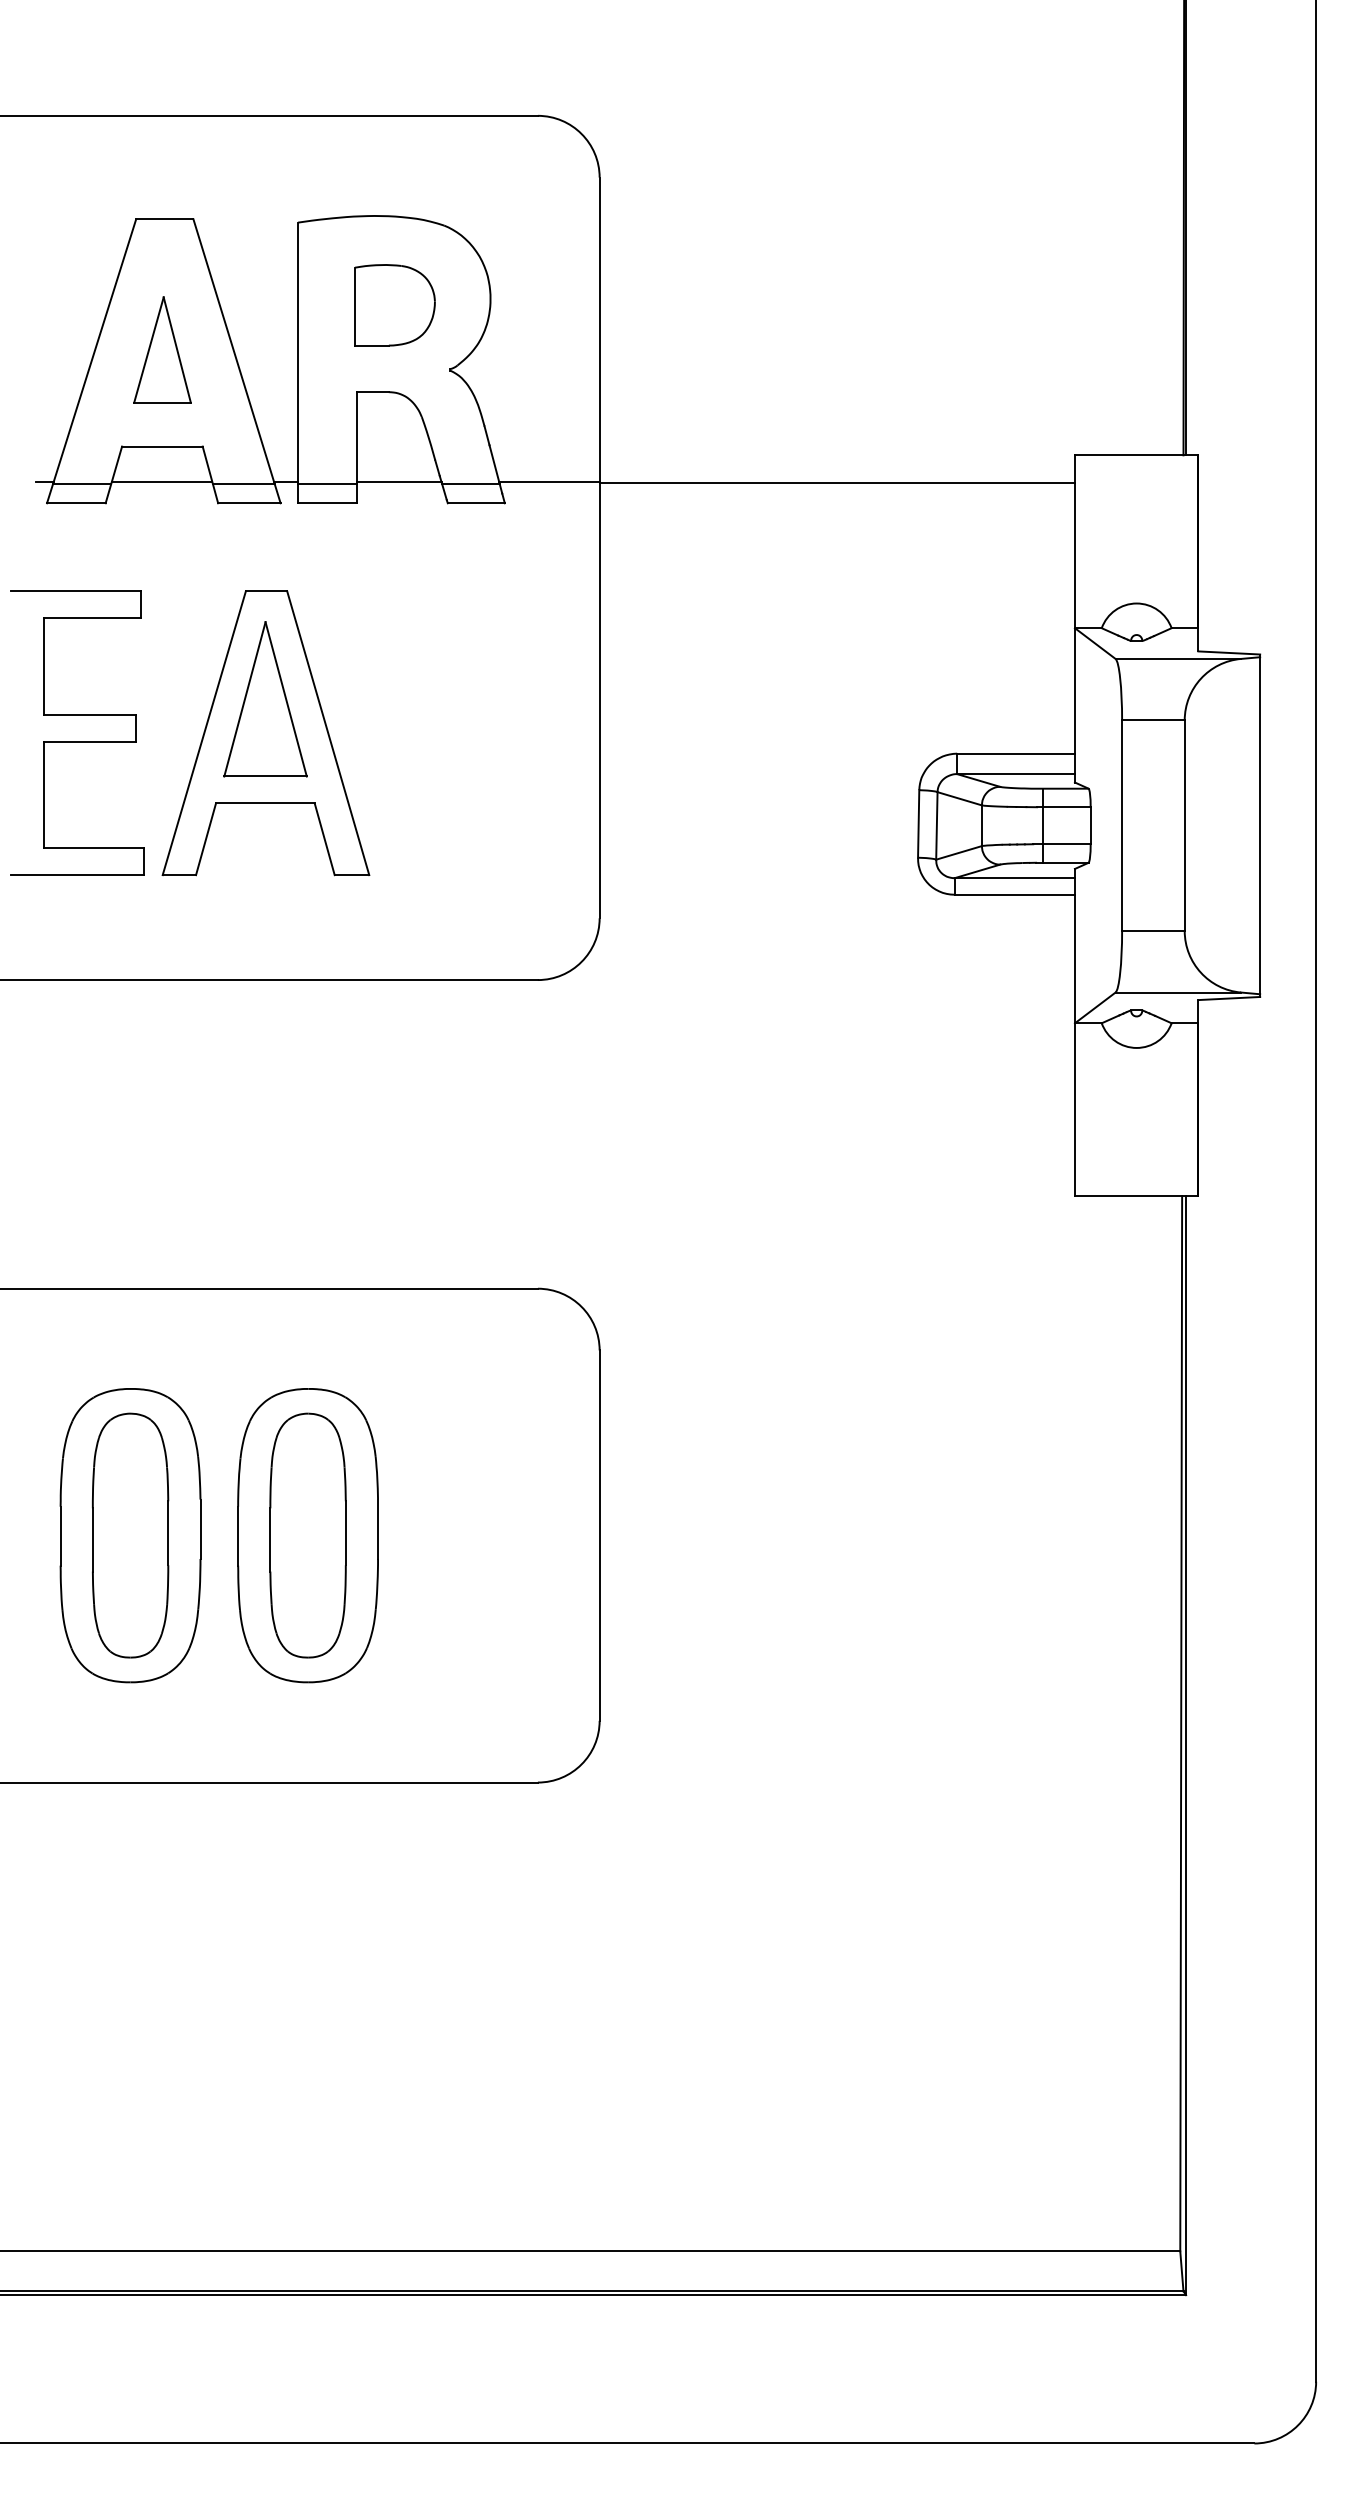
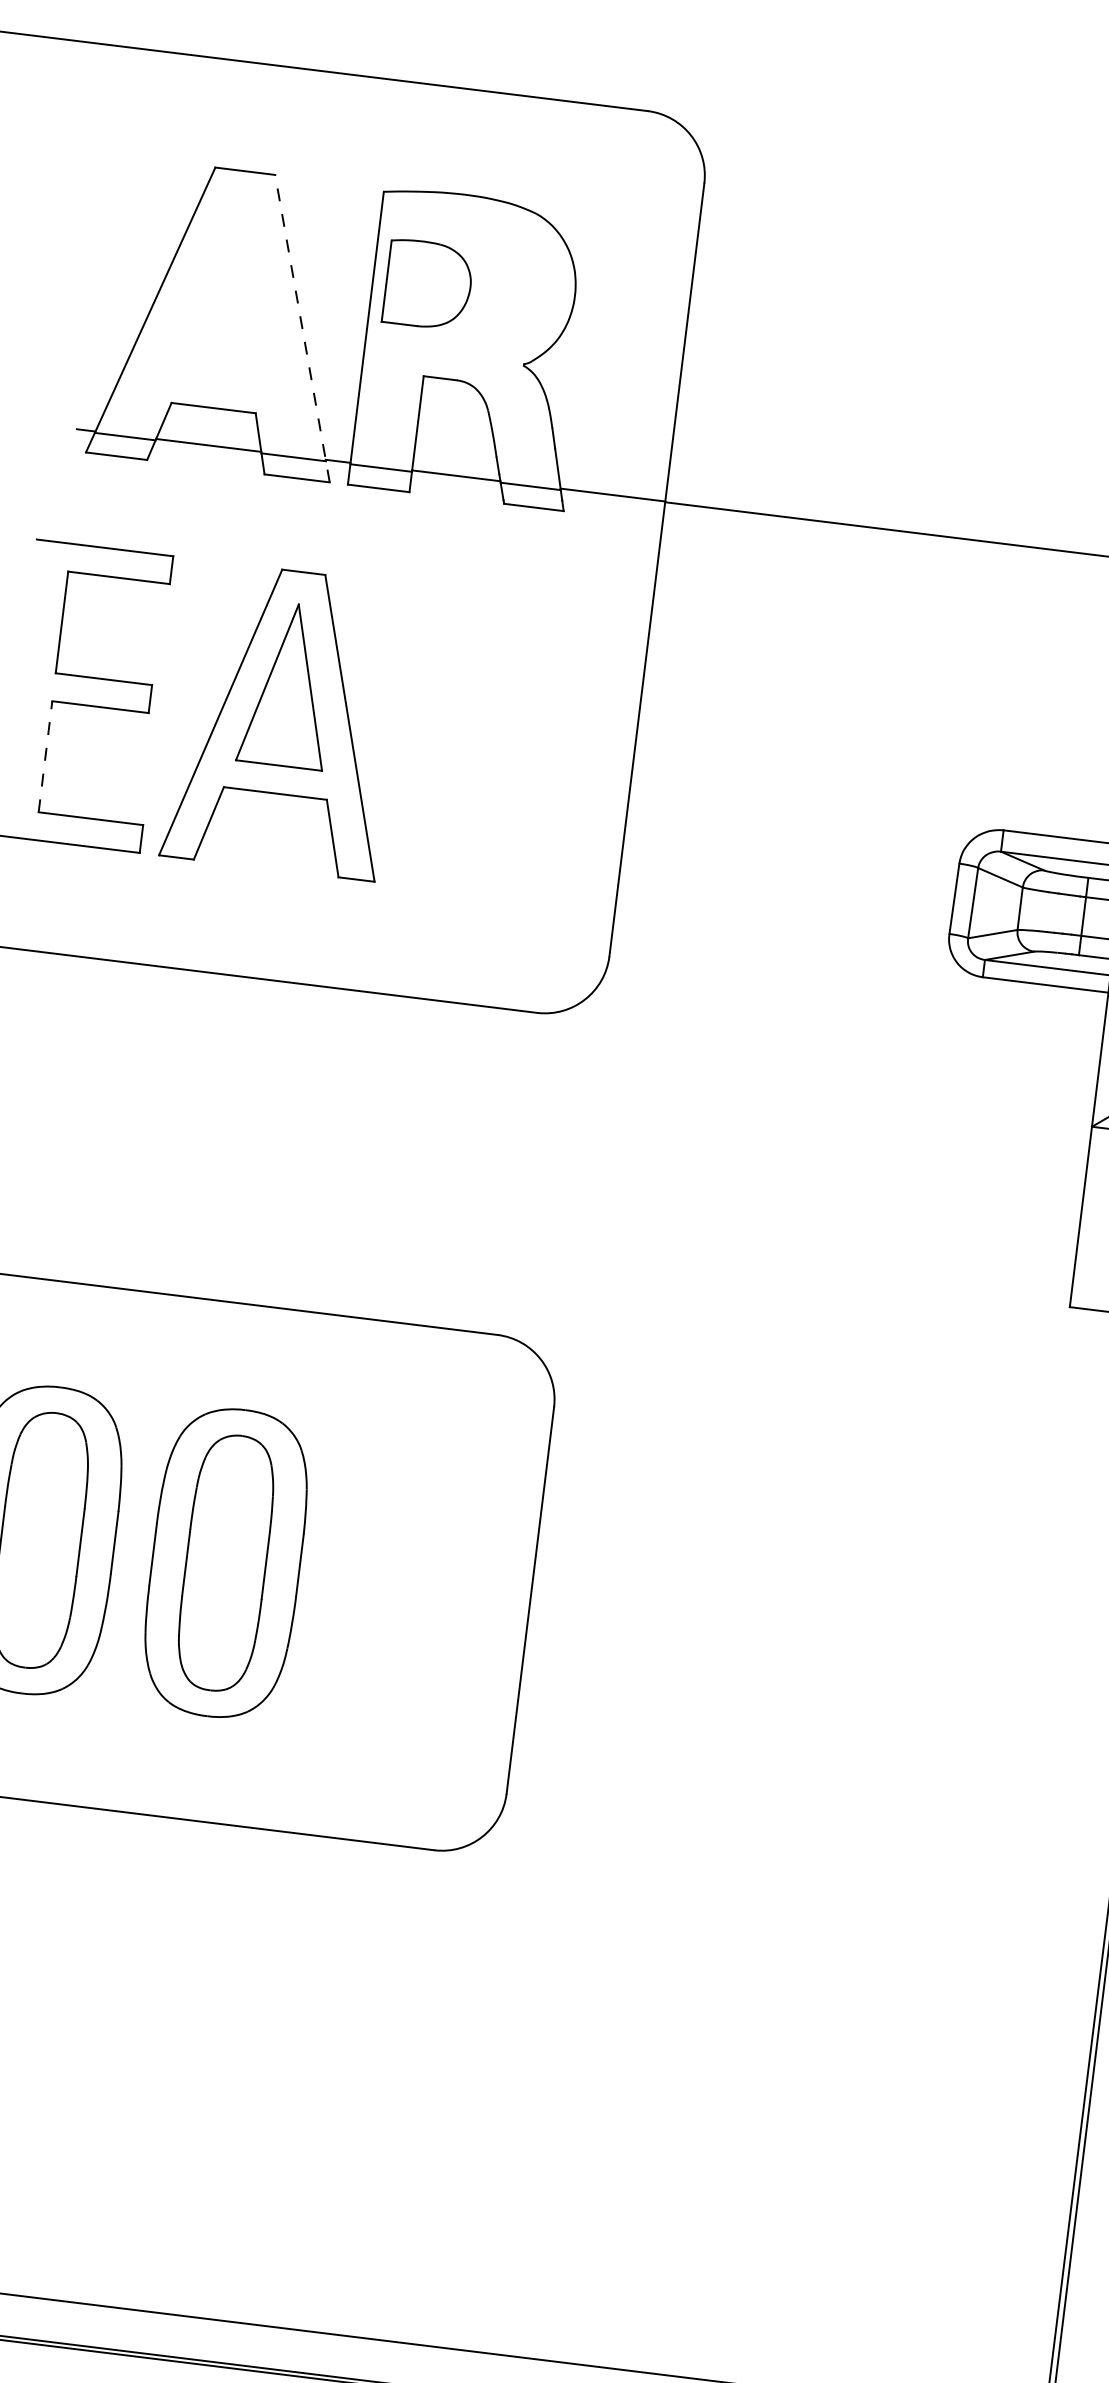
part: (394, 305) -> (427, 284), moved
part: (162, 349) -> (226, 306), removed
line: (237, 361) -> (302, 328), solid -> dashed
line: (44, 794) -> (46, 756), solid -> dashed

